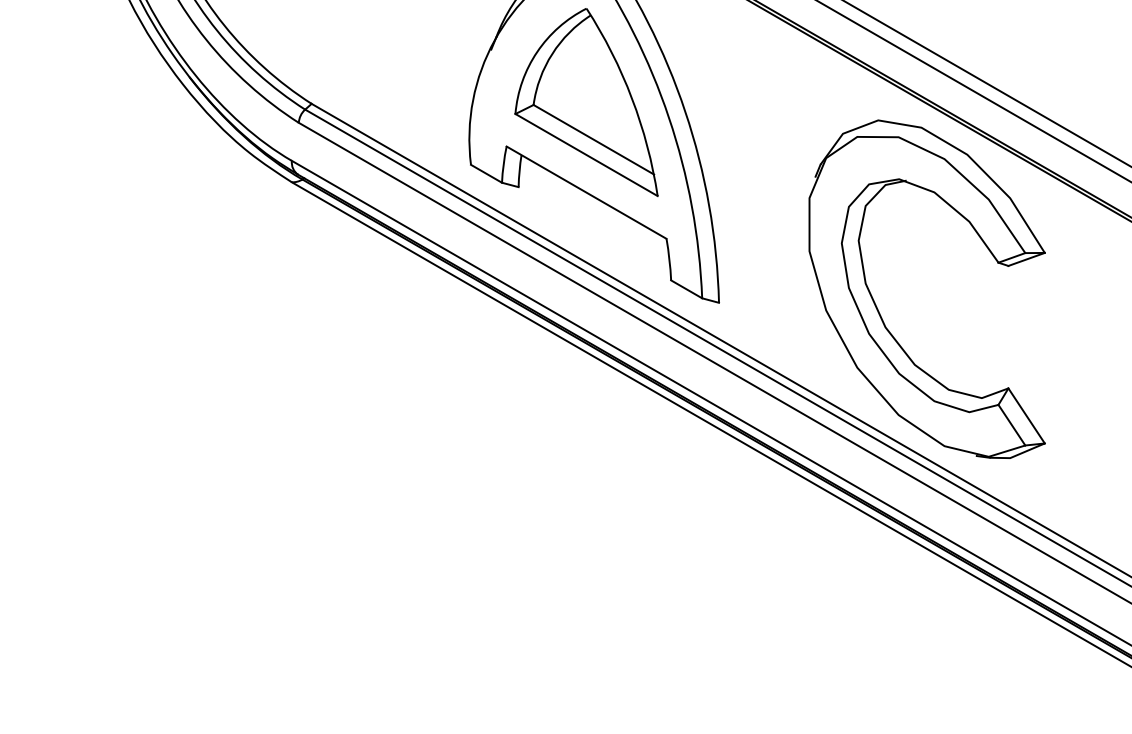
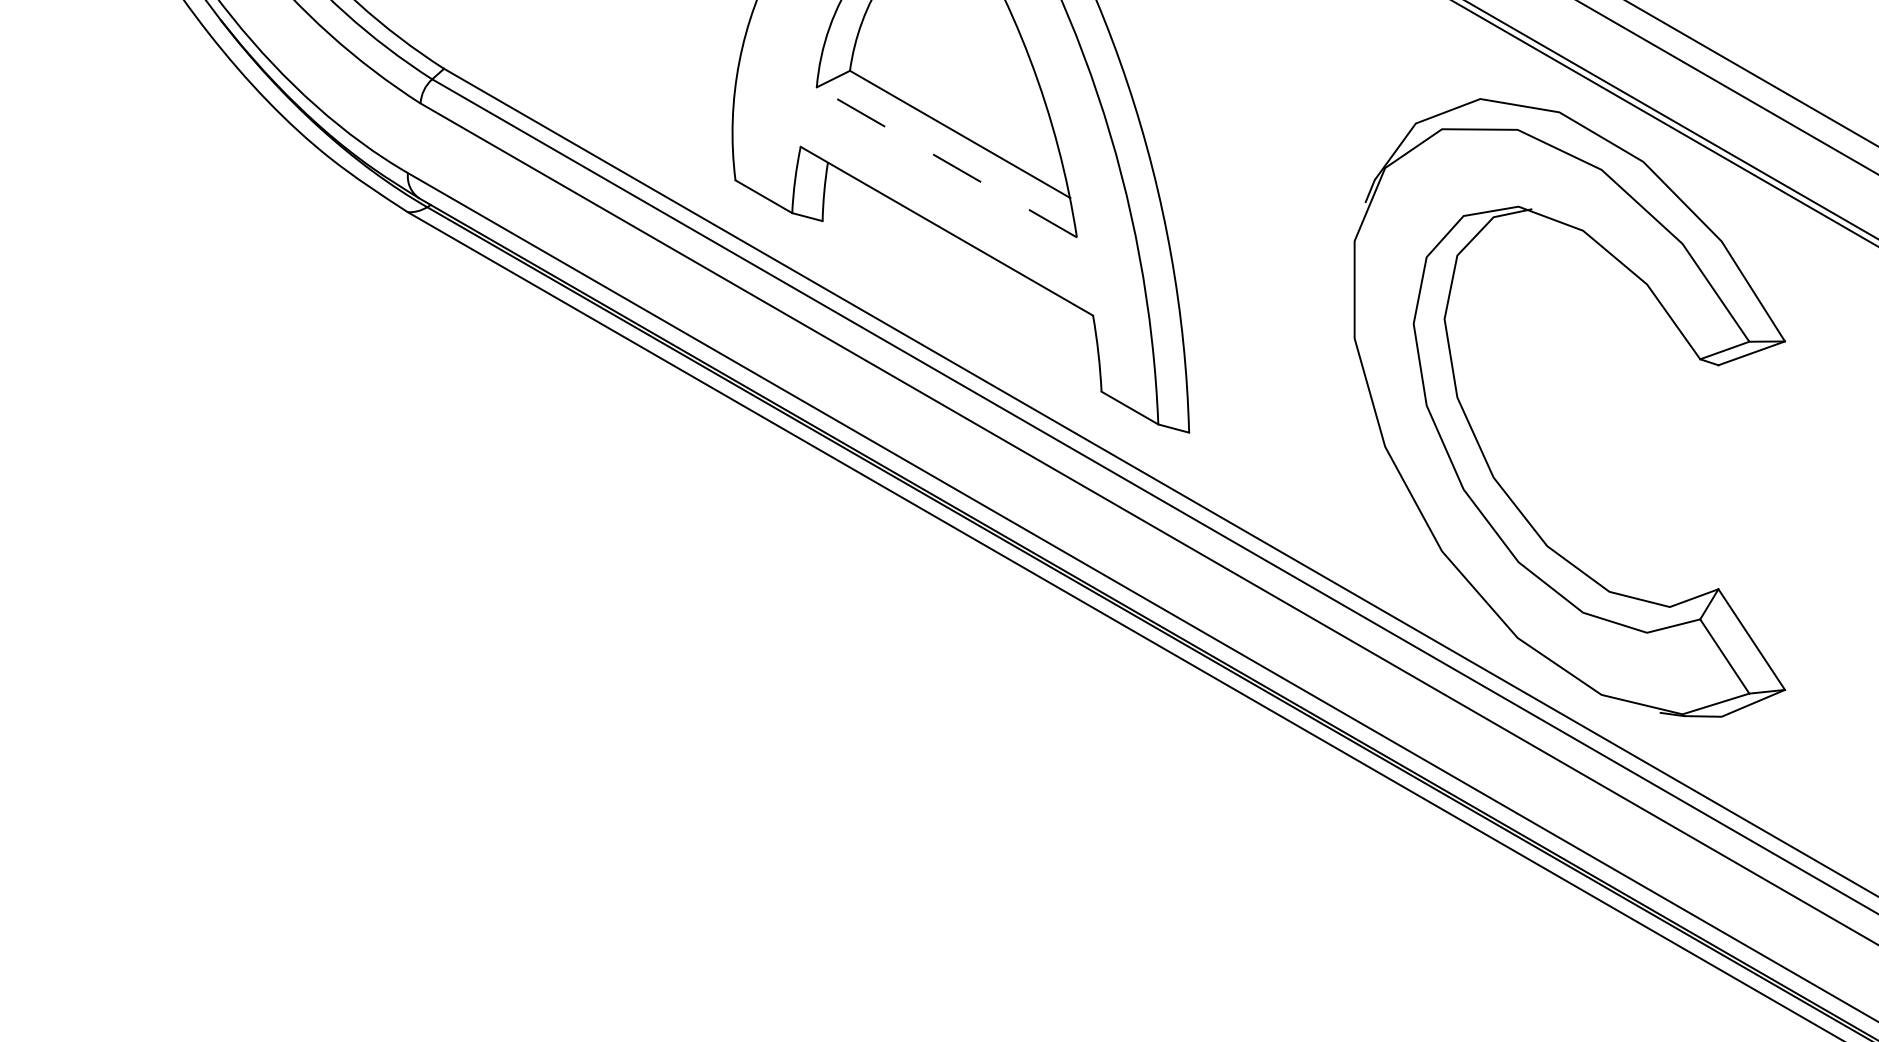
line: (586, 154) -> (946, 161), solid -> dashed

